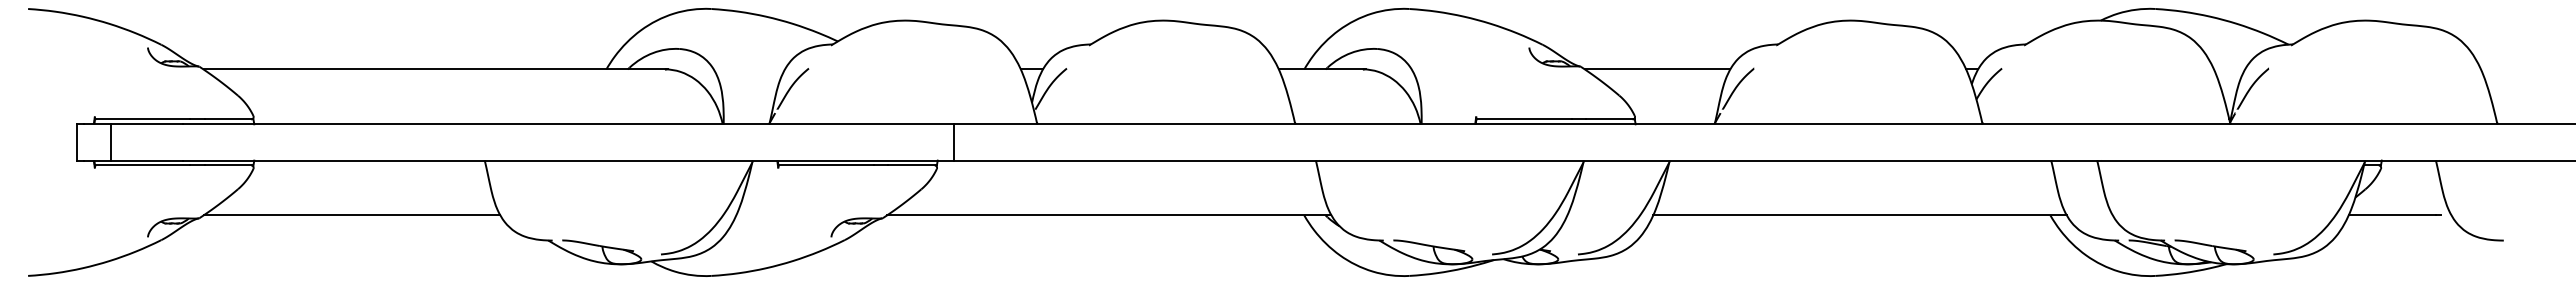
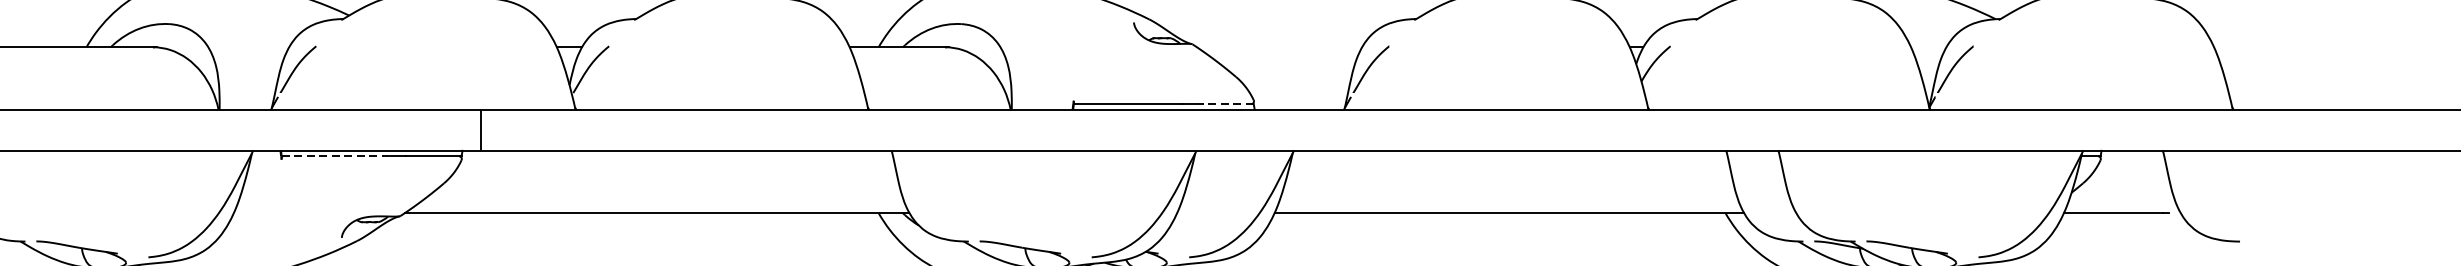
line: (1657, 69) -> (1279, 47), removed
line: (1609, 119) -> (1224, 104), solid -> dashed
line: (826, 165) -> (336, 156), solid -> dashed

